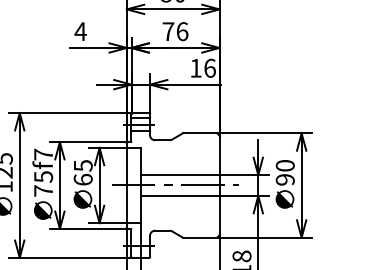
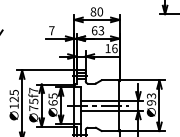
text: (79, 31) -> (51, 30), 4 -> 7
text: (174, 31) -> (97, 30), 76 -> 63
text: (285, 164) -> (151, 95), 90 -> 93

